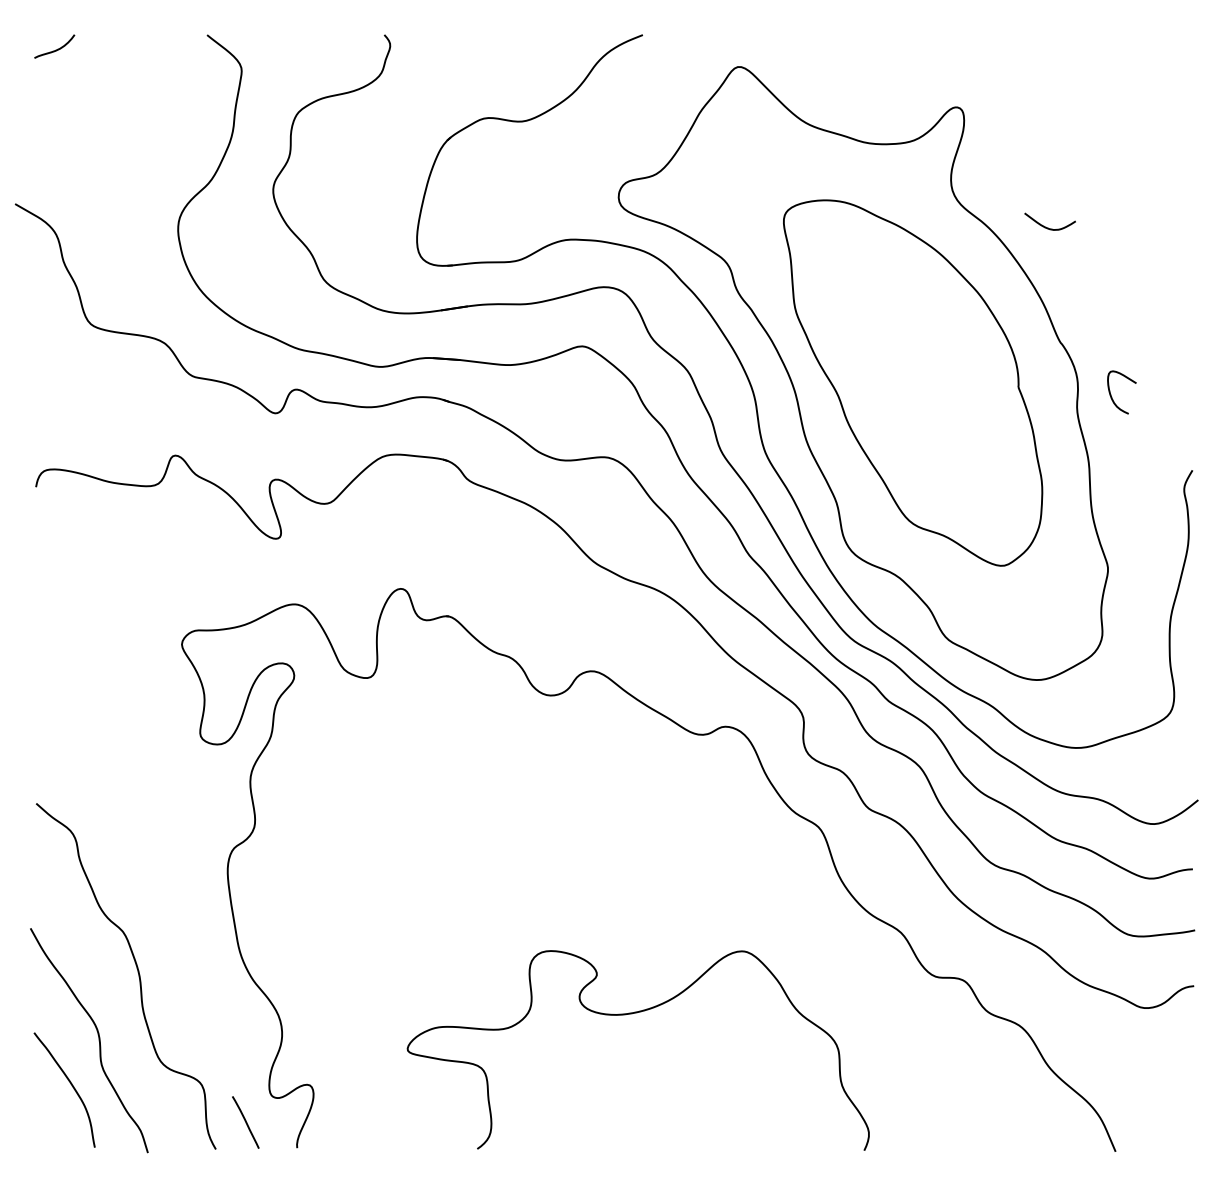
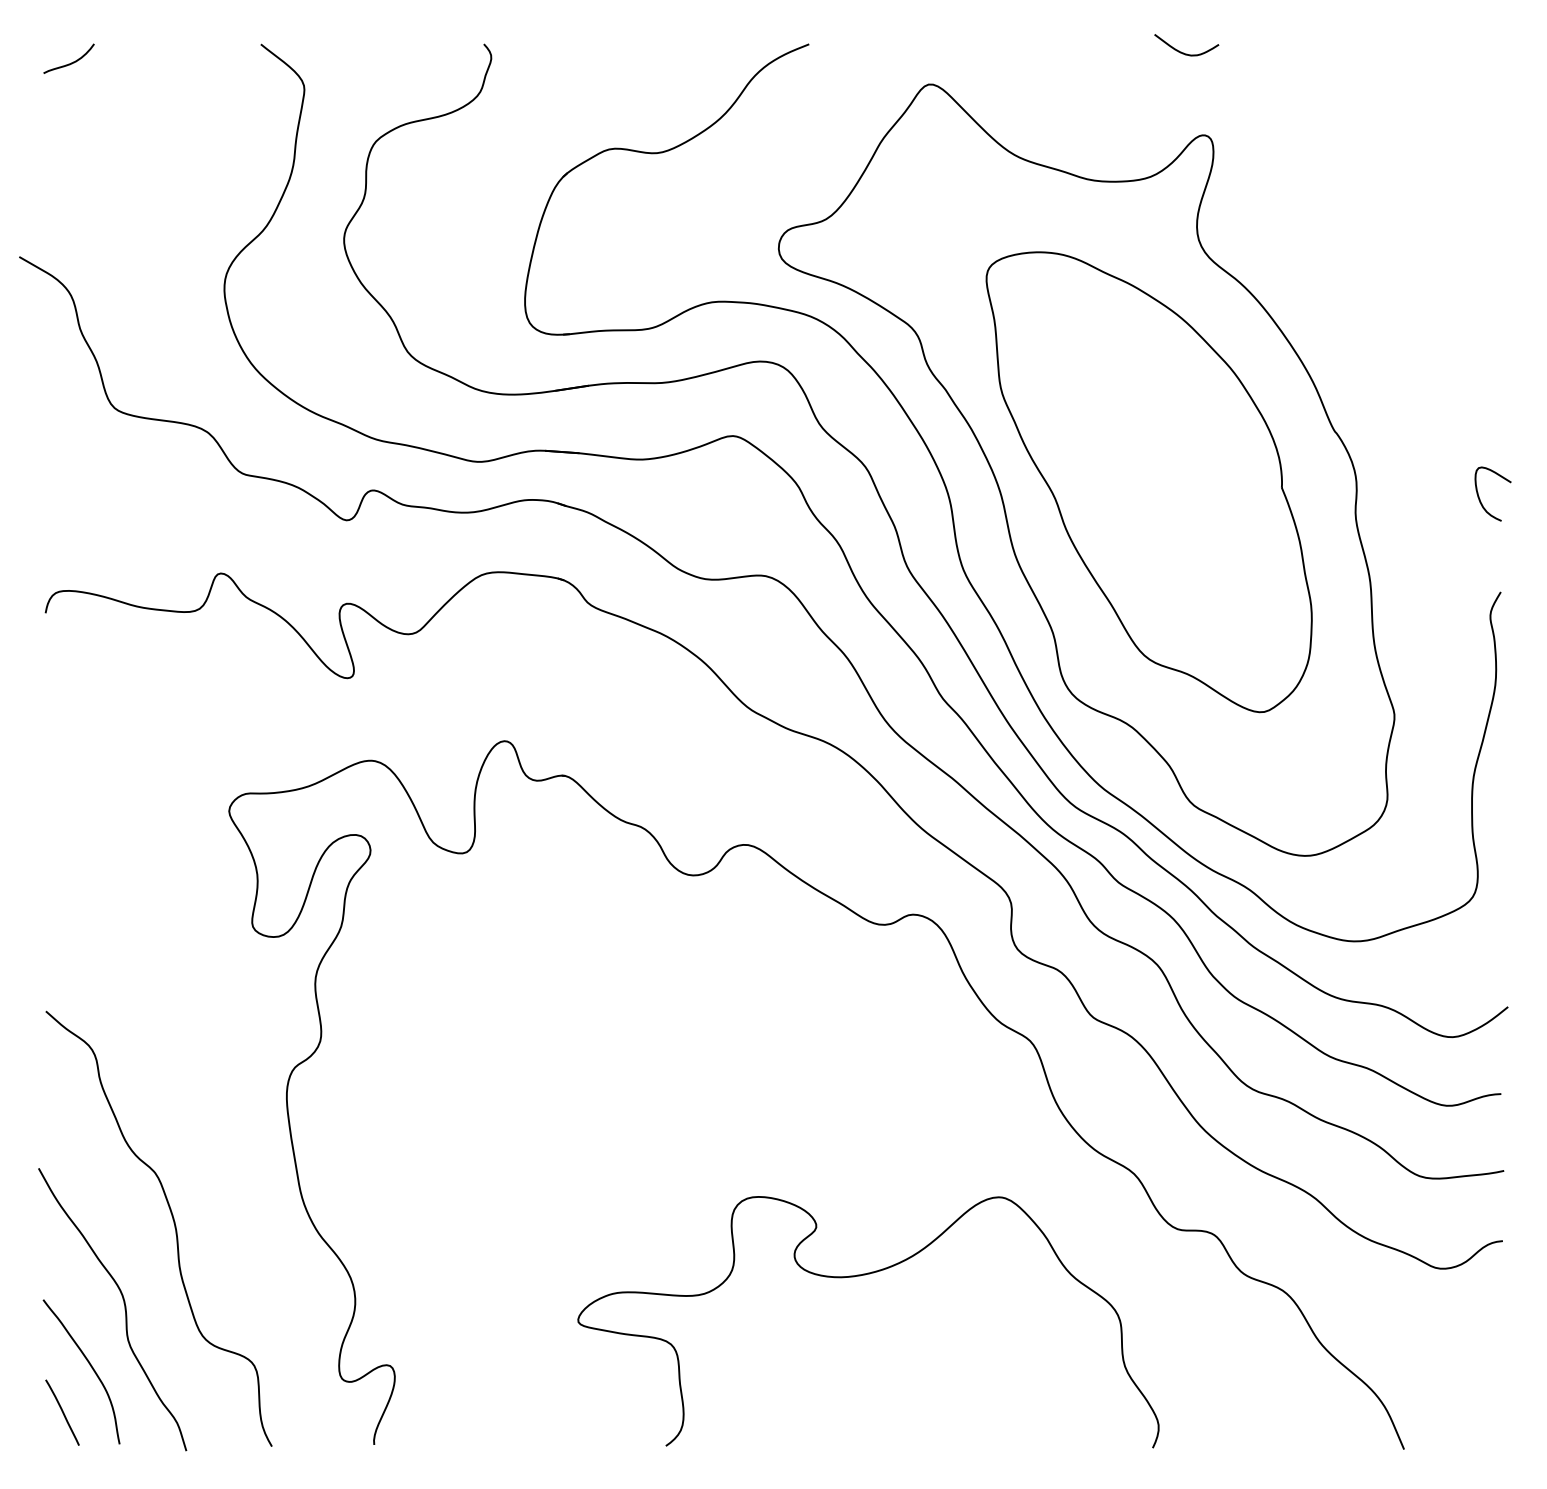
curve: (1047, 227) -> (1183, 52), moved
curve: (1111, 394) -> (1479, 496), moved
curve: (631, 1014) -> (860, 1276), moved
line: (245, 1122) -> (62, 1412), moved

